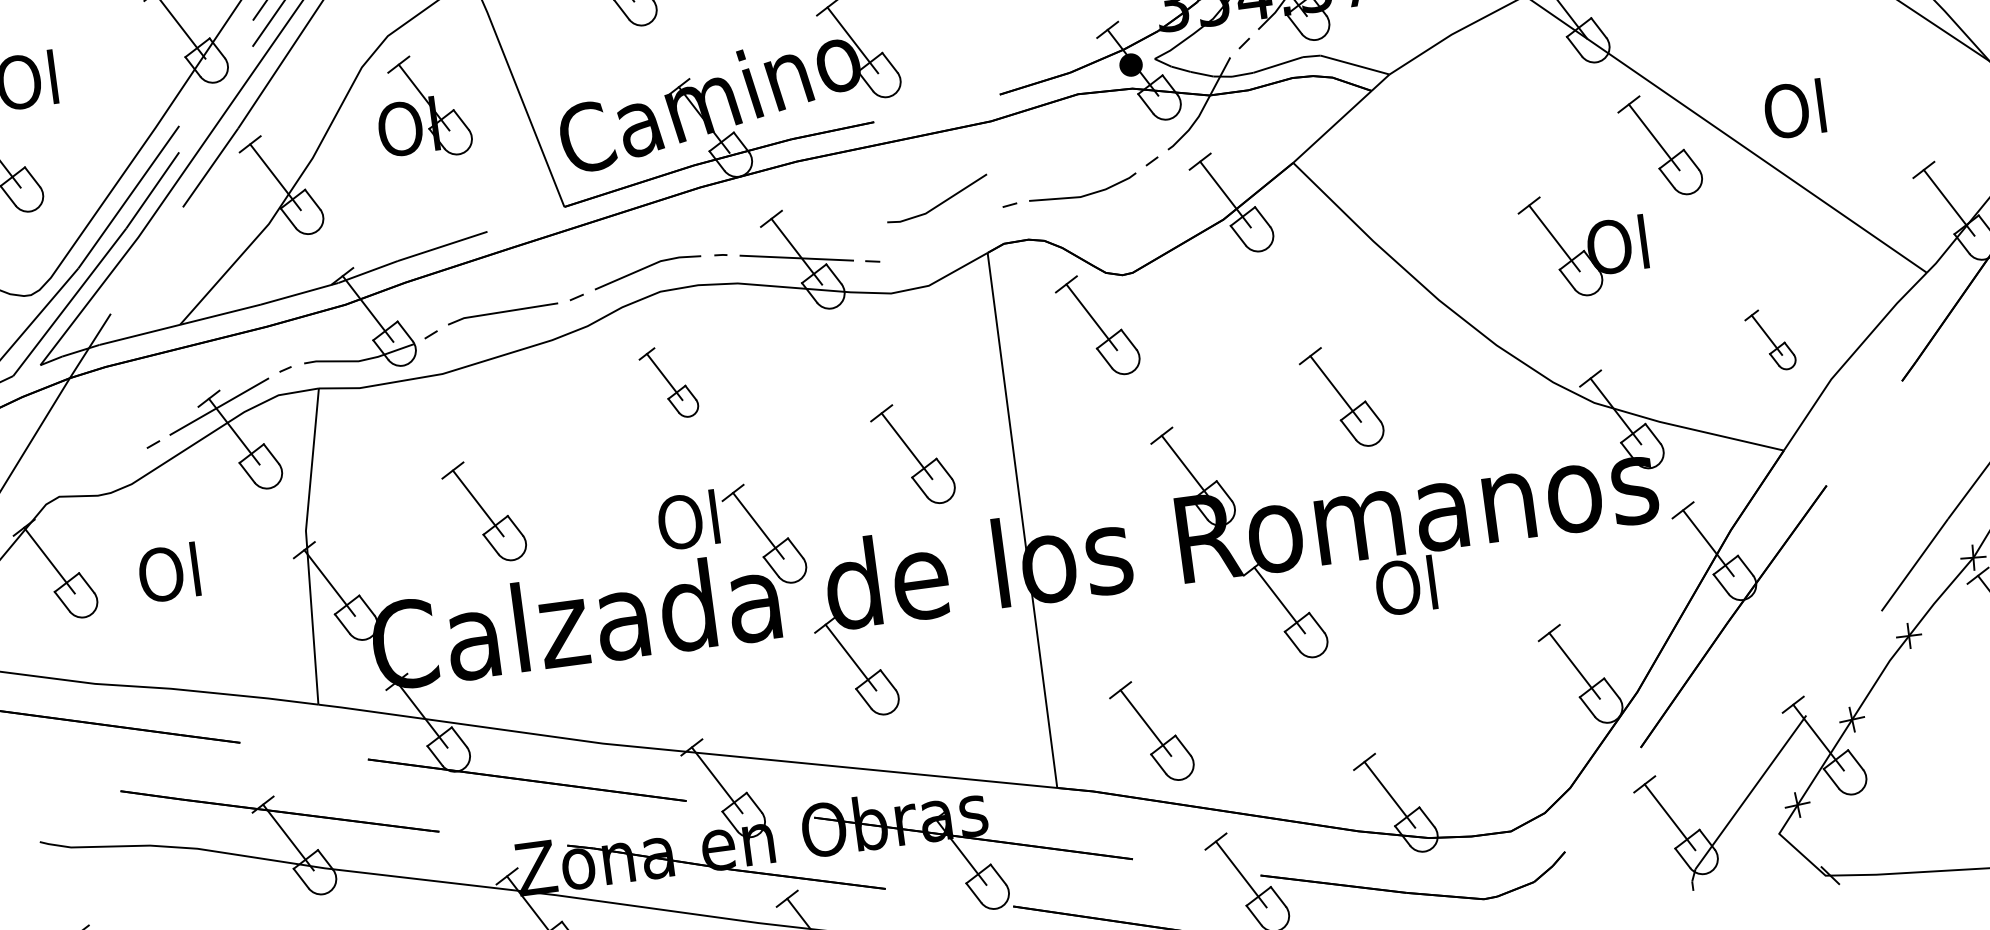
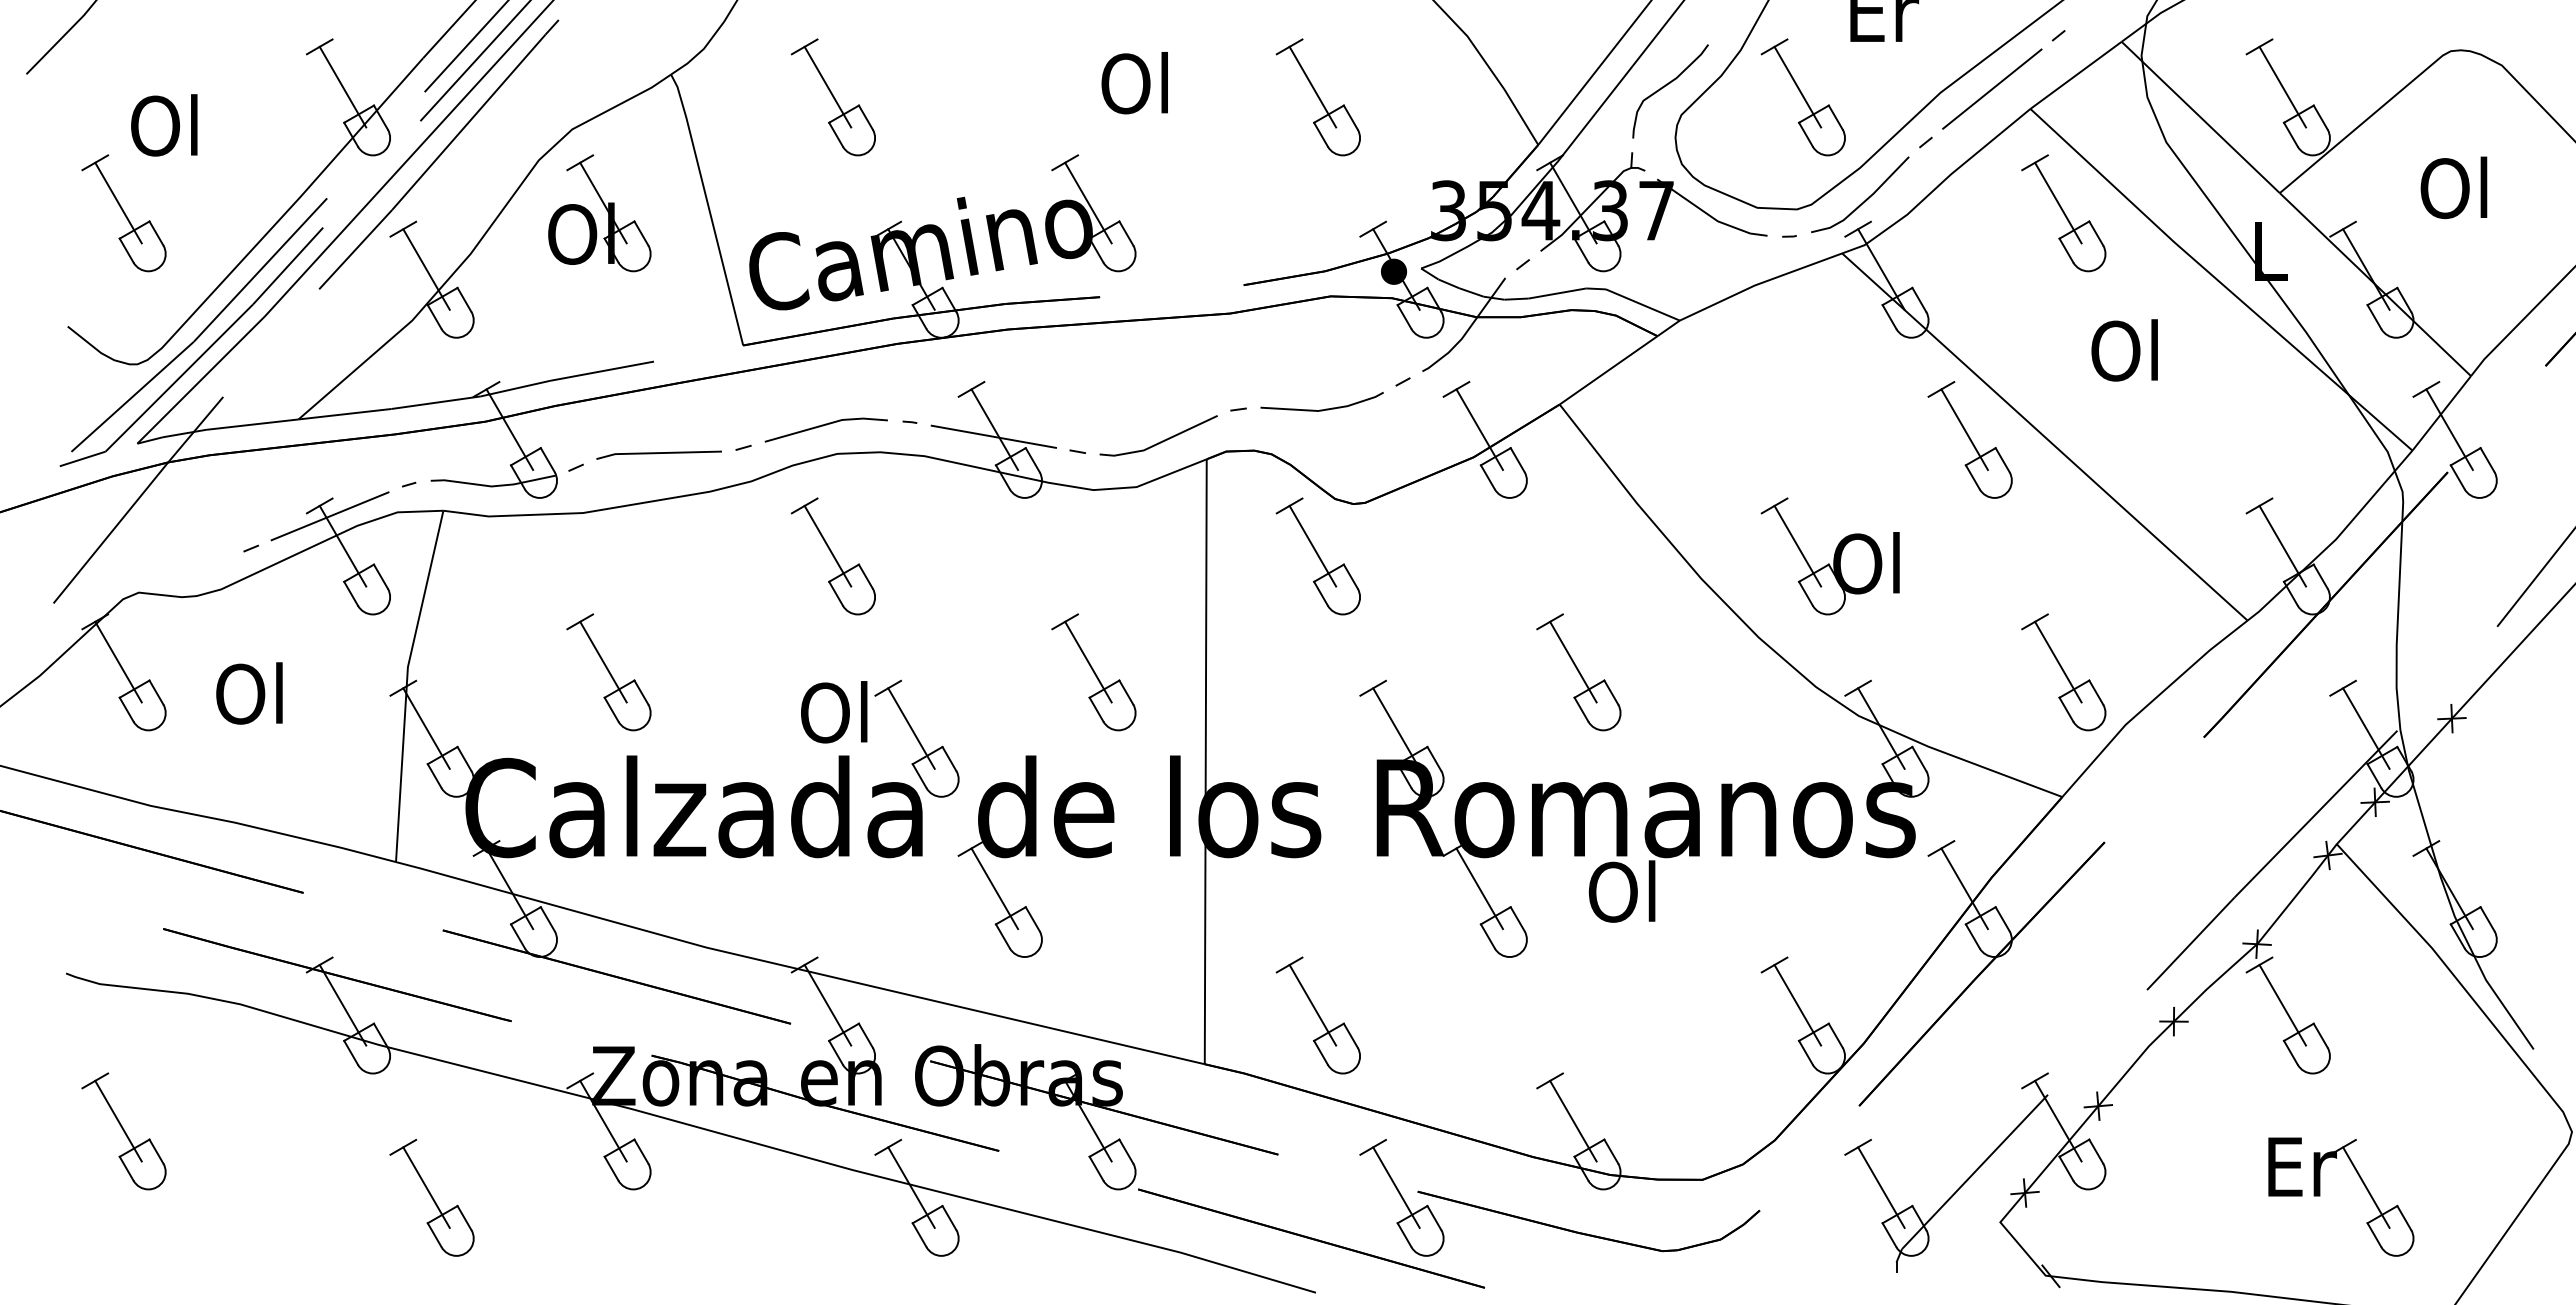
text: (1794, 109) -> (2124, 350), moved
line: (939, 203) -> (1160, 441), moved
part: (1583, 243) -> (1829, 556), moved
part: (1770, 340) -> (2063, 672), size x1.67
part: (668, 383) -> (832, 556), size x1.43

